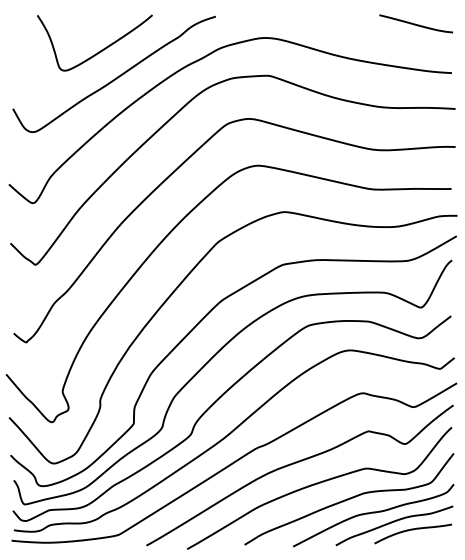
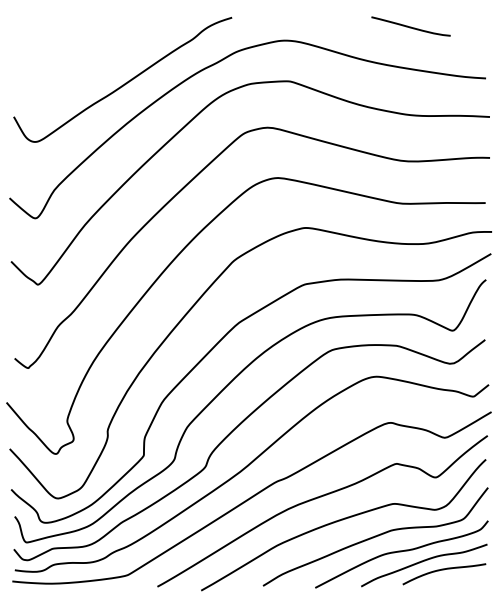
curve: (415, 23) -> (410, 26), moved
curve: (98, 51) -> (105, 55), removed

